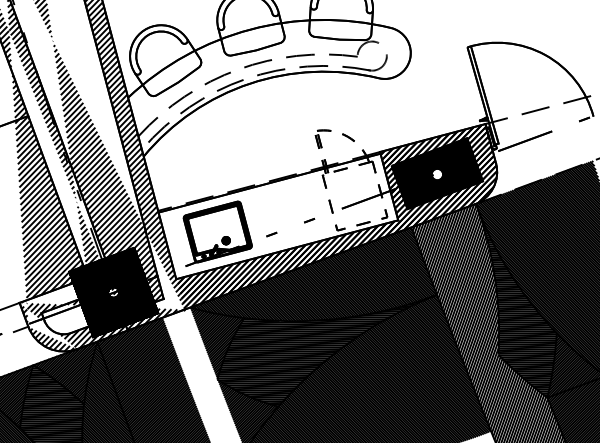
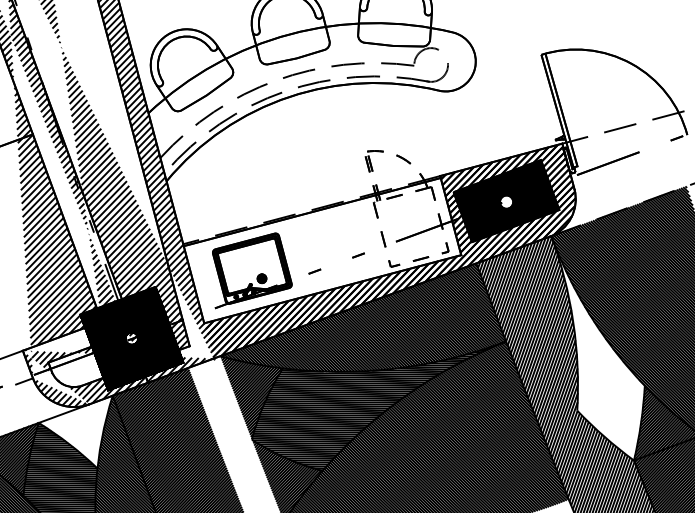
hatch: (516, 300) -> (598, 347), removed
hatch: (64, 372) -> (74, 431), removed

